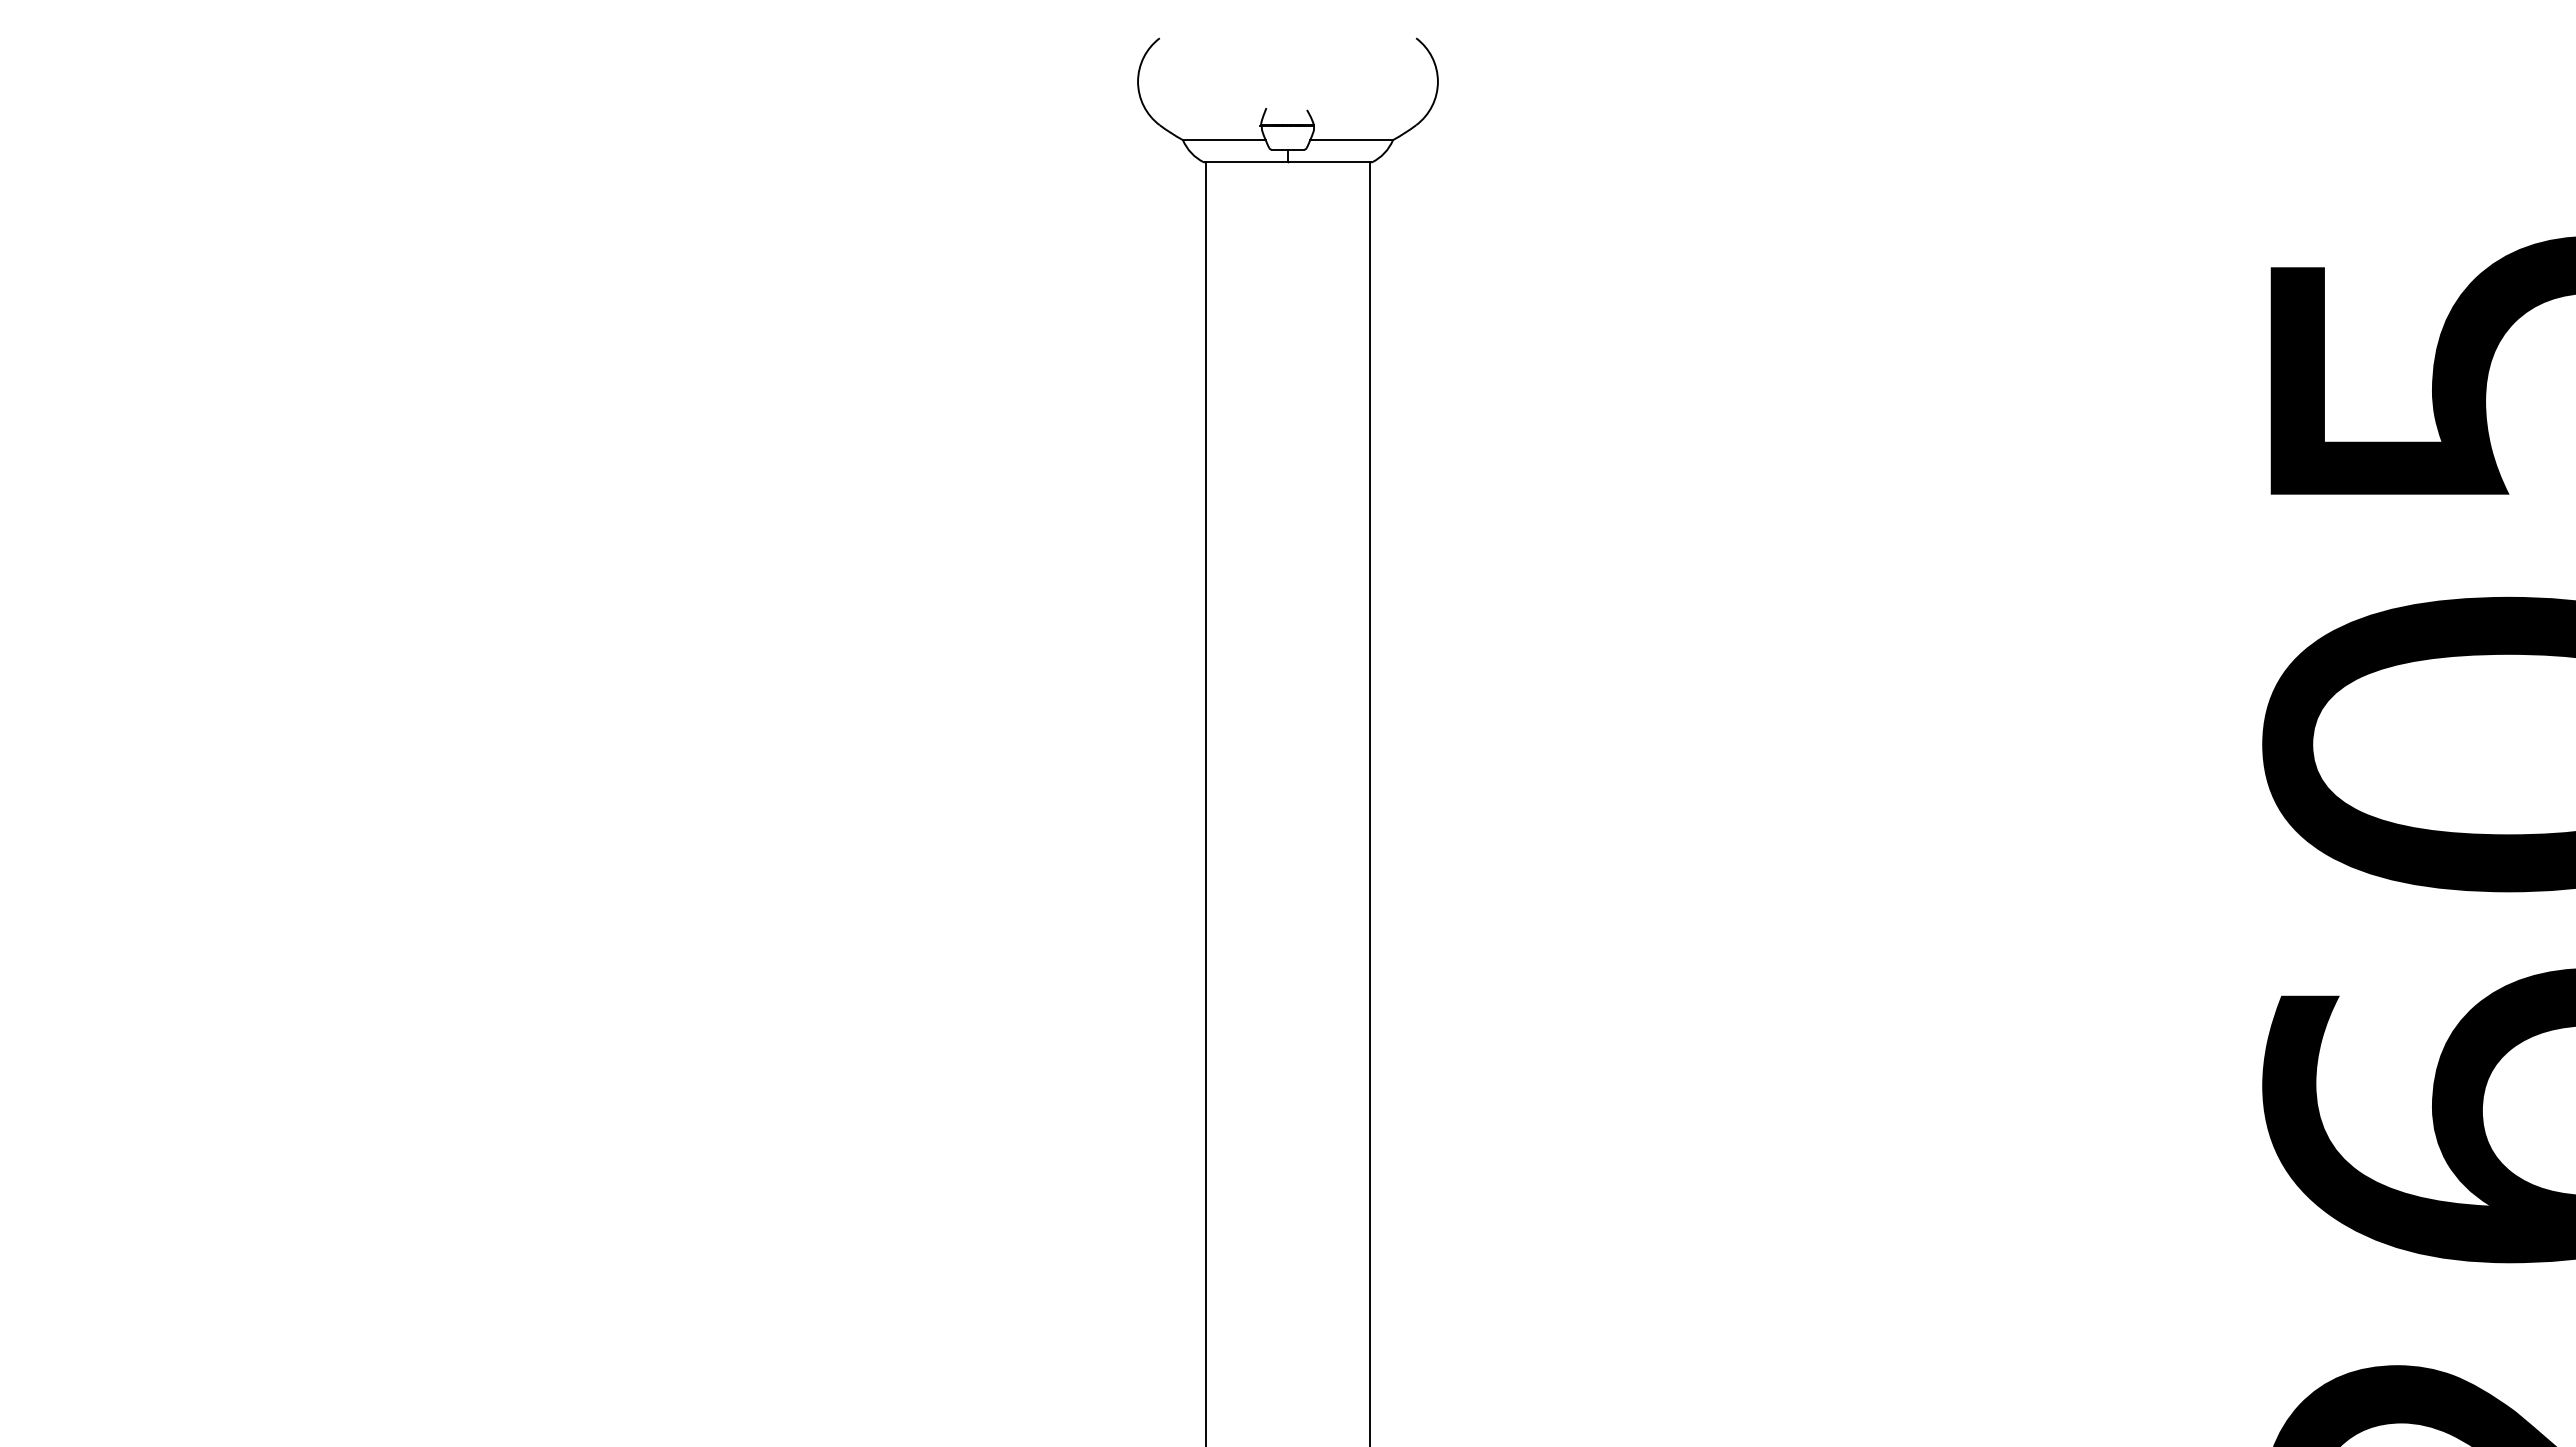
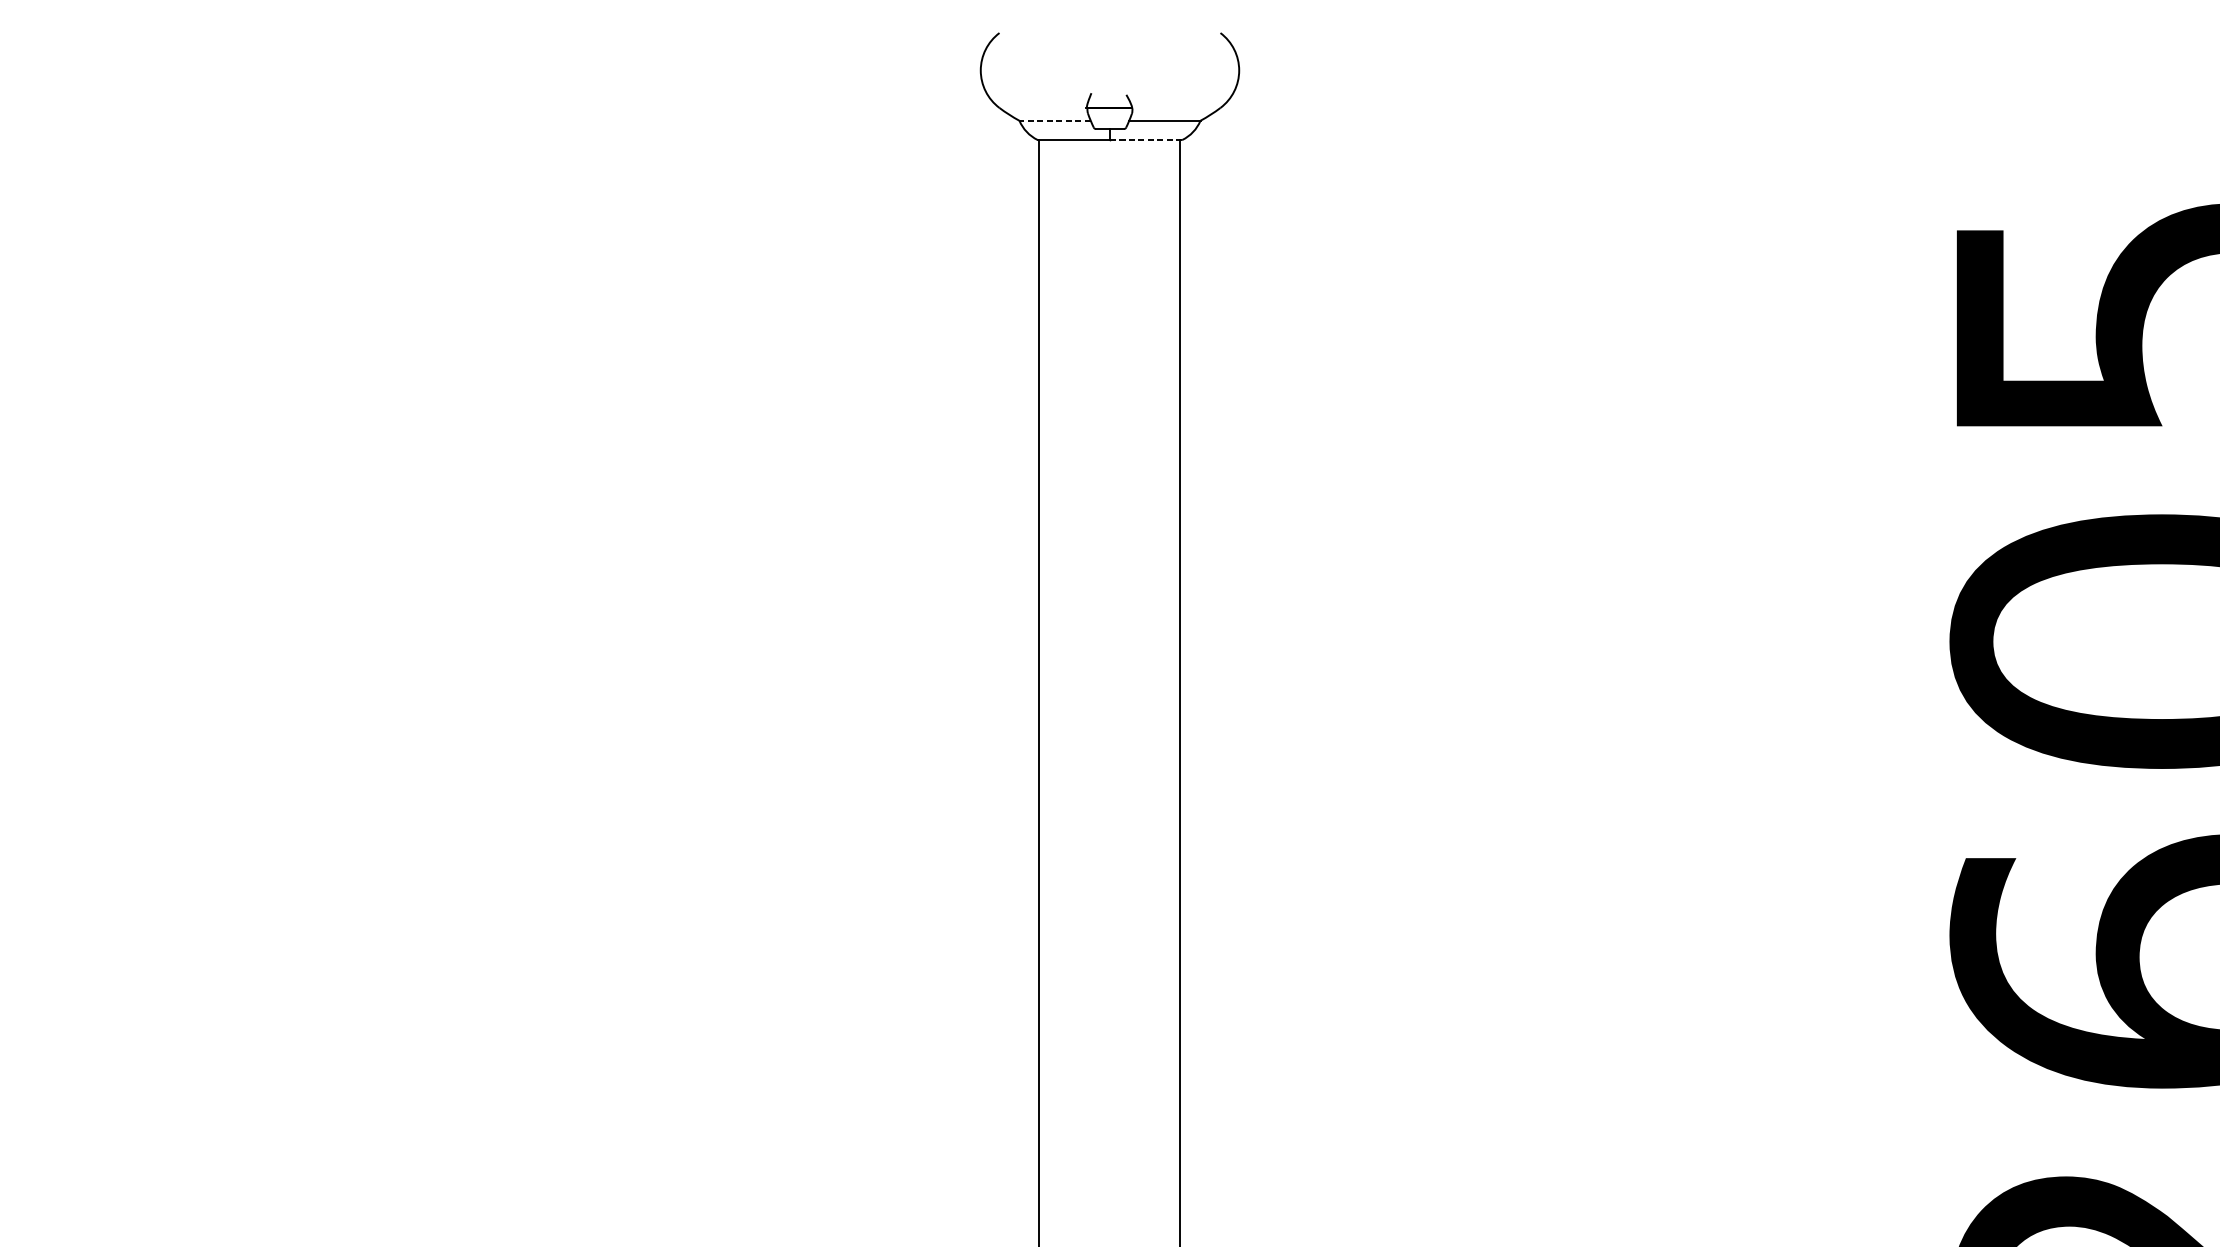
line: (1223, 140) -> (1054, 121), solid -> dashed
line: (1329, 162) -> (1145, 140), solid -> dashed

